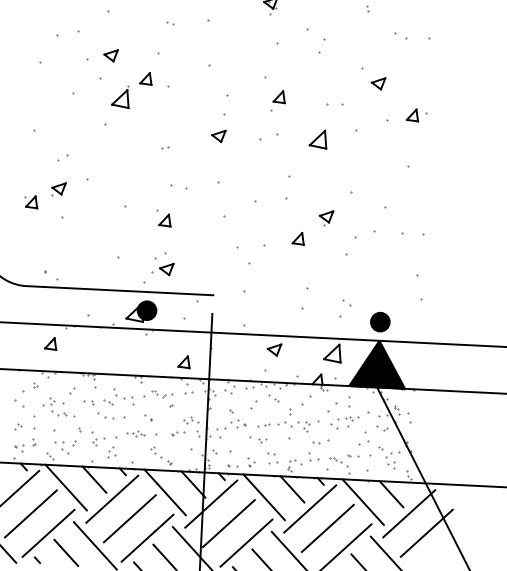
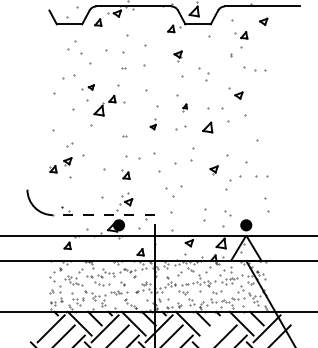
part: (400, 36) -> (249, 69), size x1.6
part: (103, 55) -> (88, 87), size x0.7
part: (277, 100) -> (184, 107), size x0.6
part: (334, 105) -> (215, 108), size x1.6
part: (416, 114) -> (260, 111), removed
part: (217, 127) -> (152, 123), size x0.7
part: (179, 187) -> (133, 157), size x1.6
part: (298, 237) -> (199, 181), removed
line: (119, 291) -> (103, 215), solid -> dashed
part: (344, 307) -> (226, 218), size x1.6
fill: (378, 362) -> (246, 247), removed
line: (309, 508) -> (212, 328), removed

